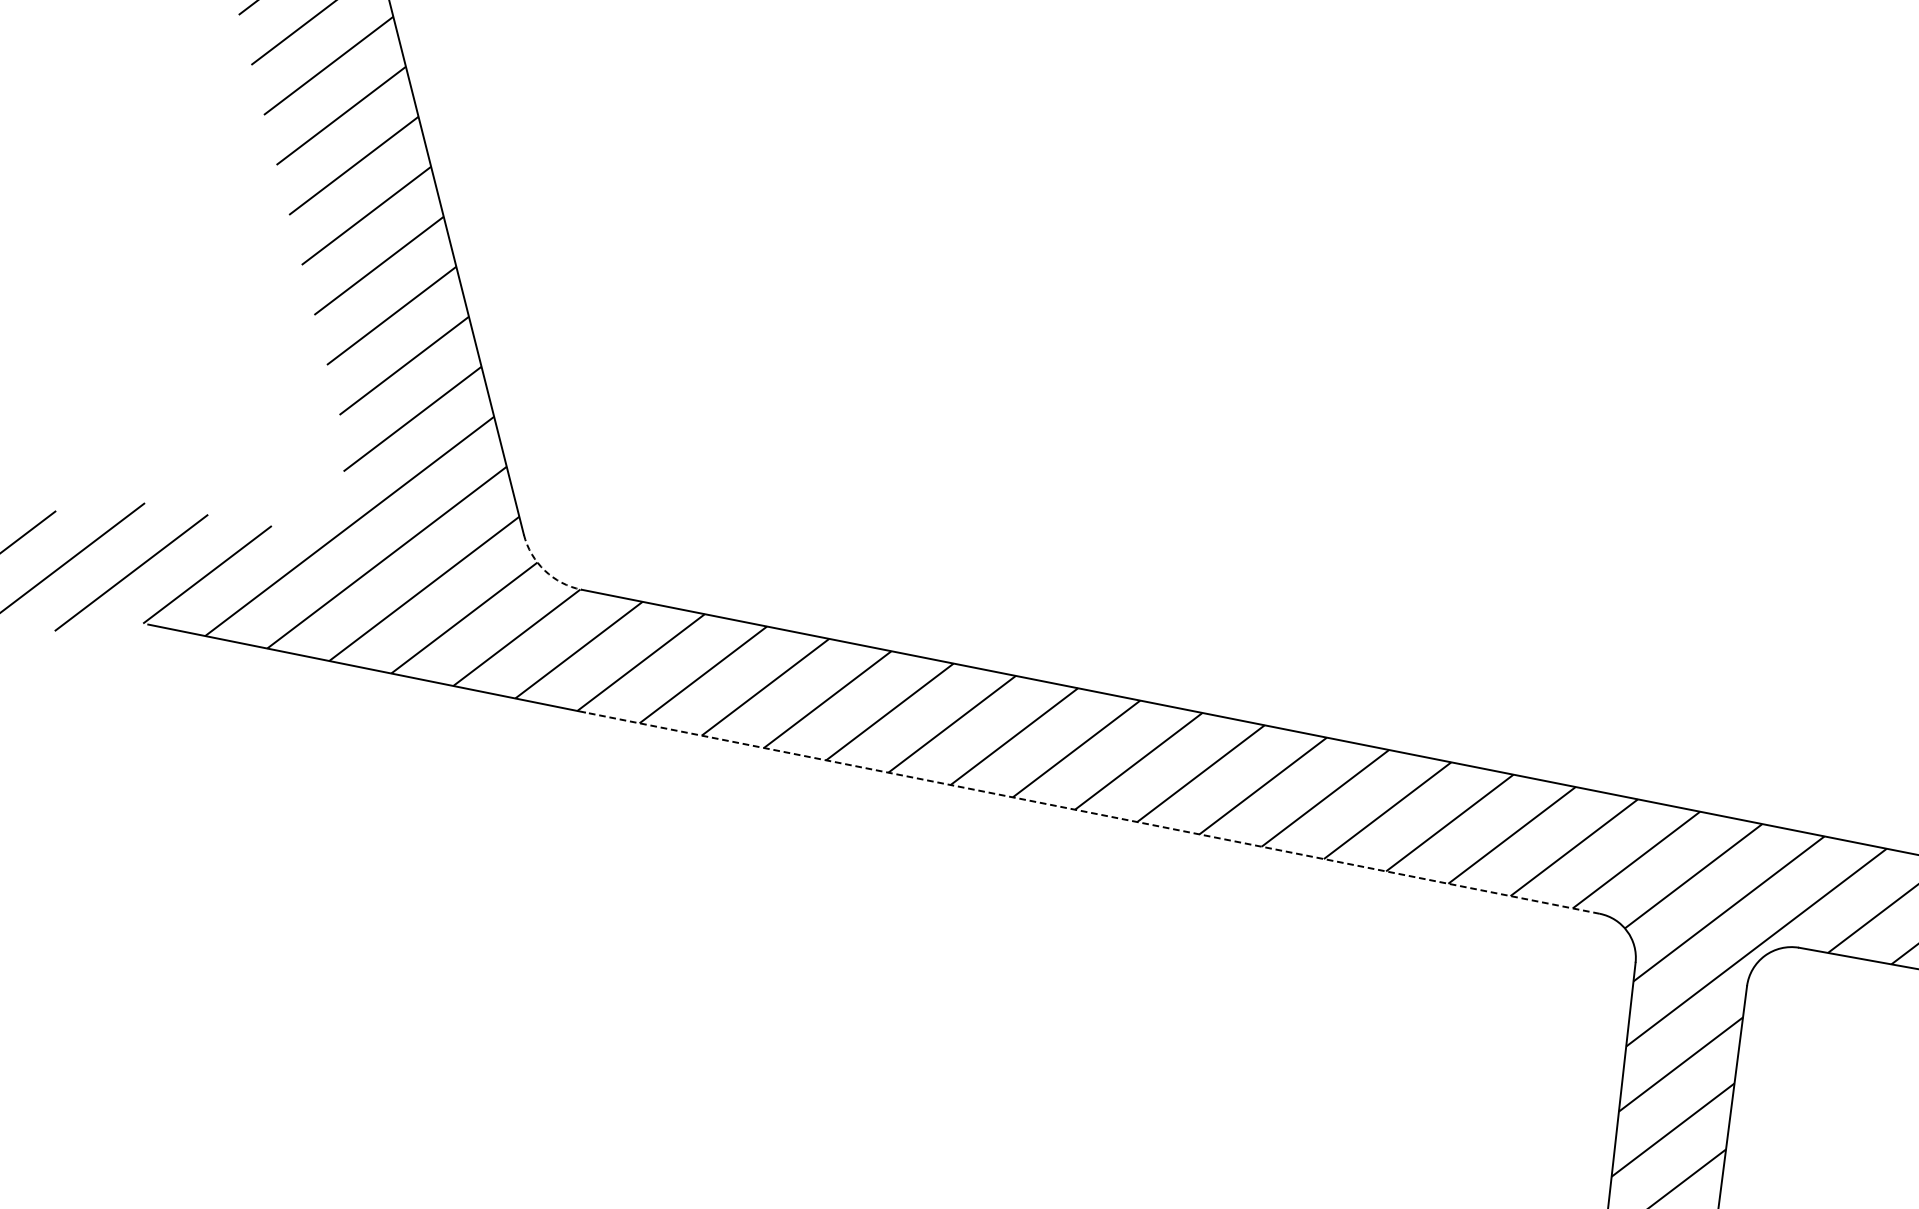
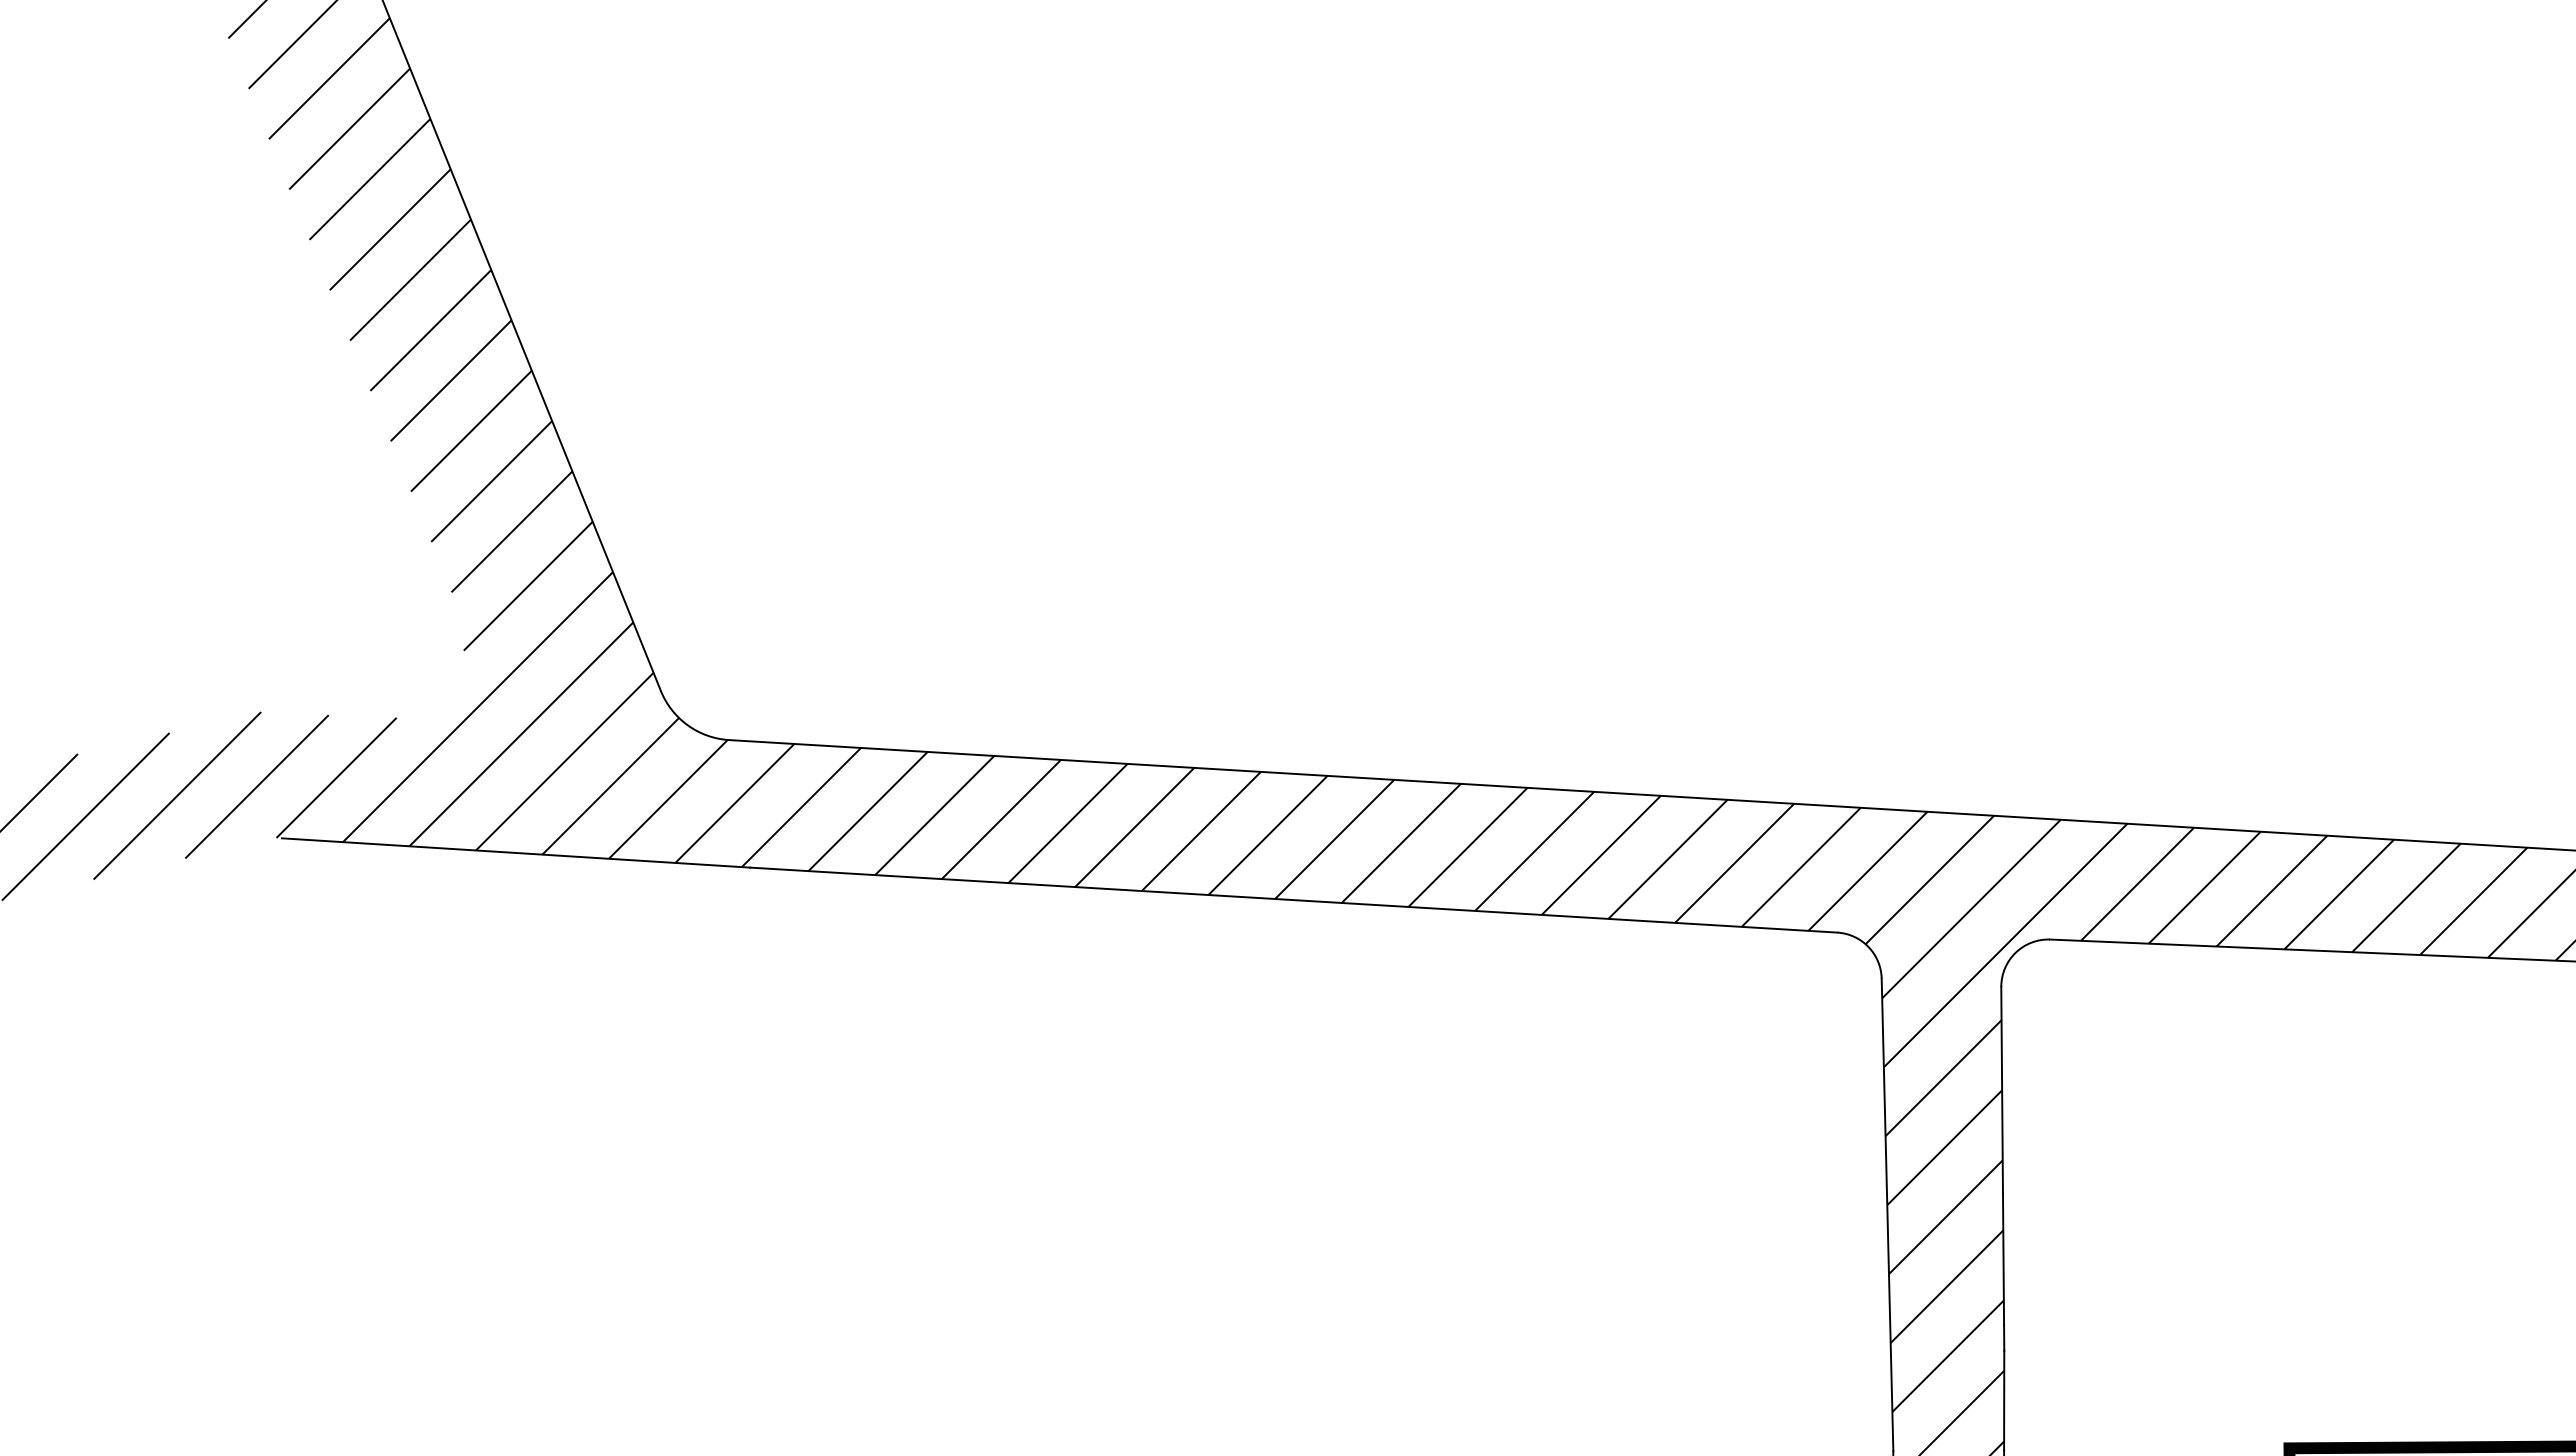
arc: (544, 570) -> (687, 725), dashed -> solid
line: (1092, 813) -> (1293, 900), dashed -> solid

